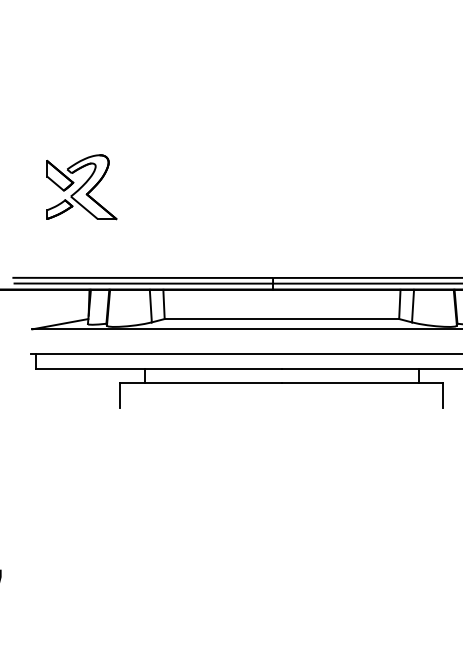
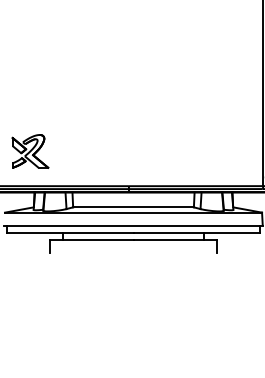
part: (81, 187) -> (30, 151), moved

